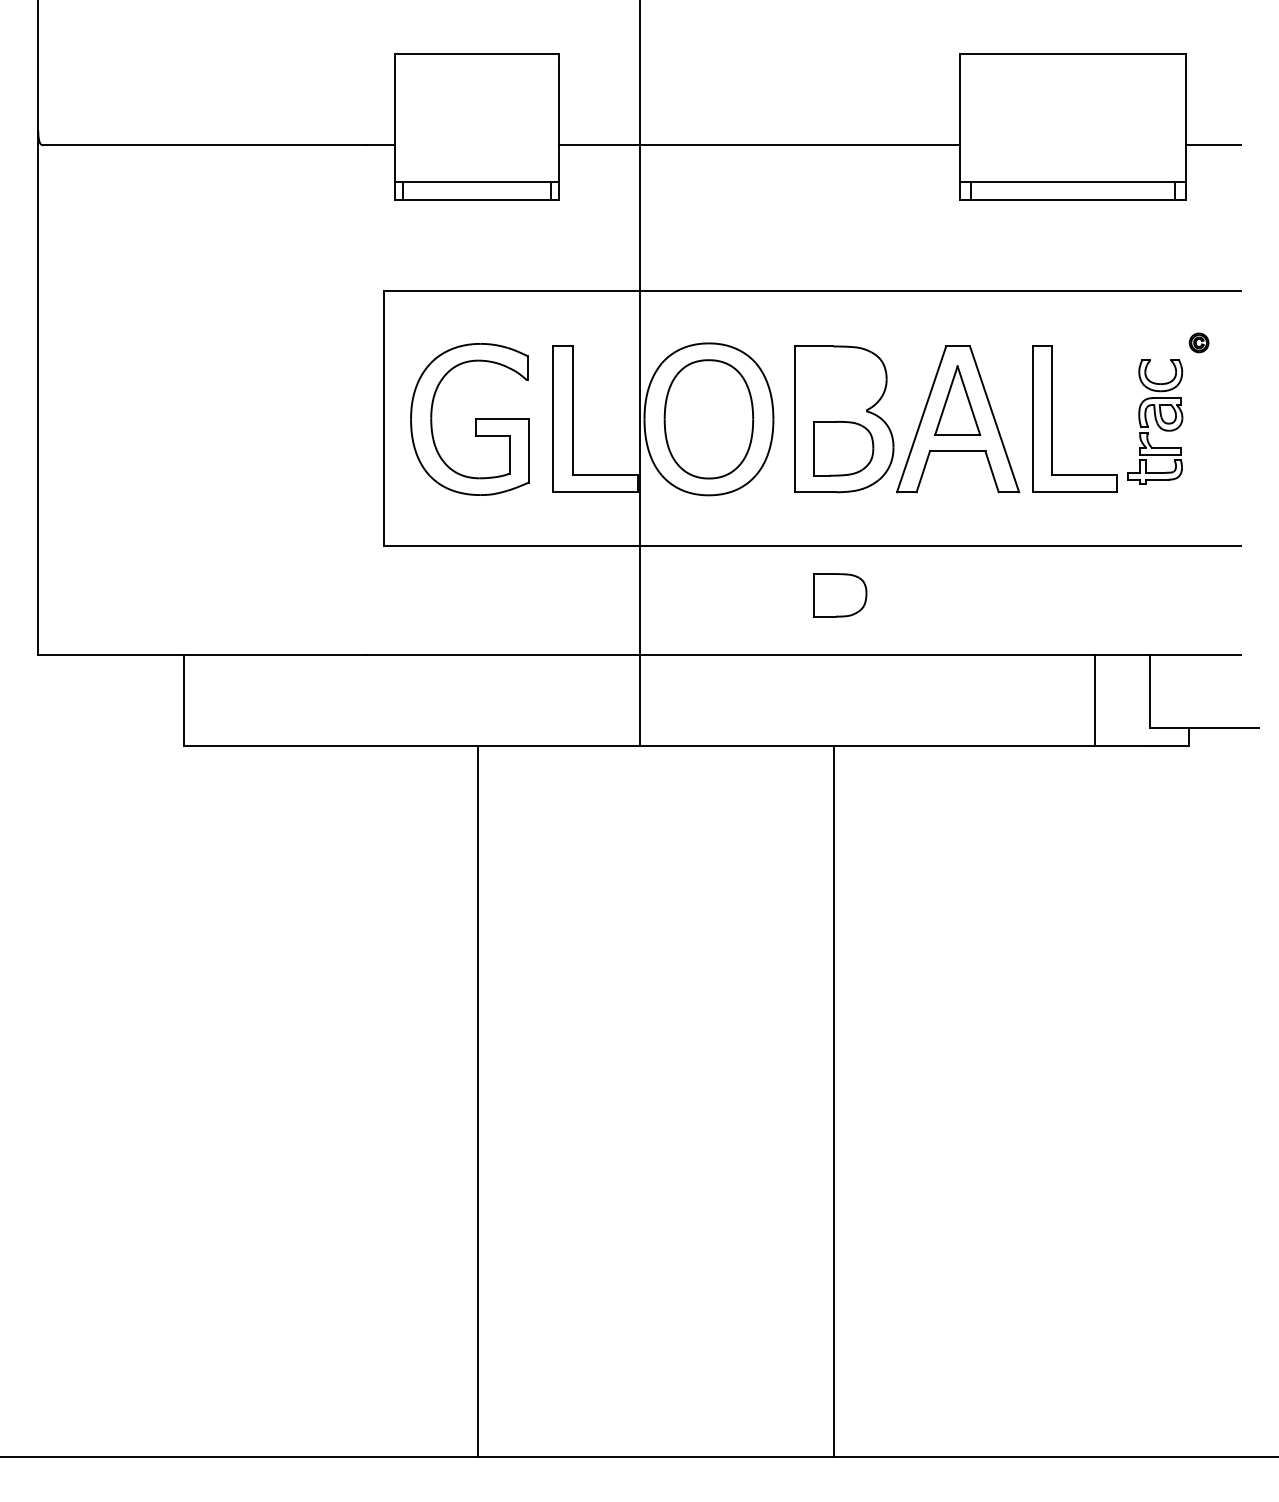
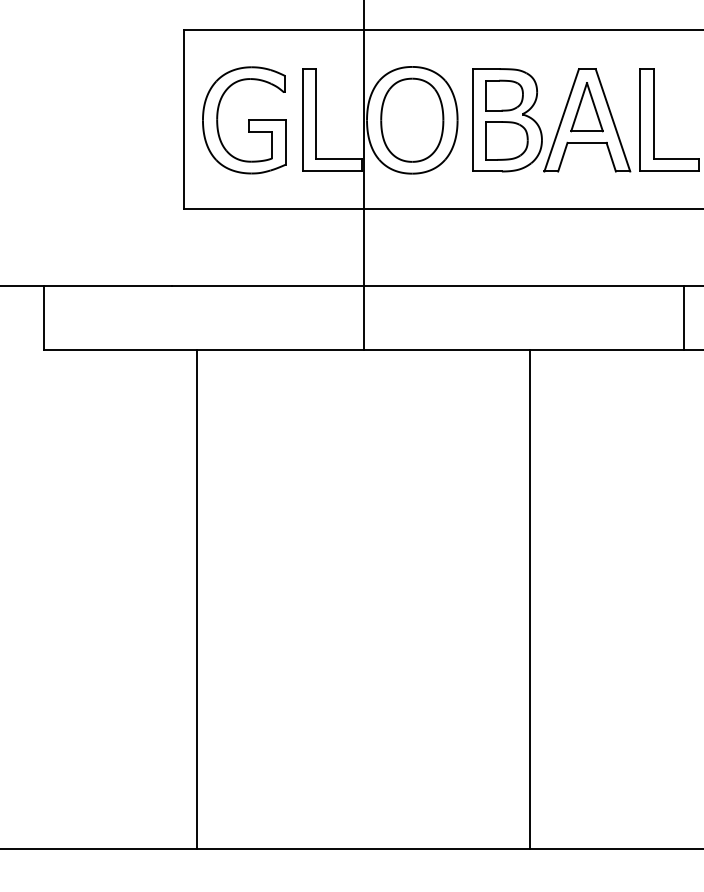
part: (840, 595) -> (504, 95), moved
line: (477, 1101) -> (196, 599), moved
line: (834, 1101) -> (530, 599), moved

